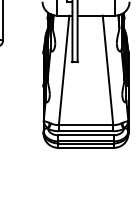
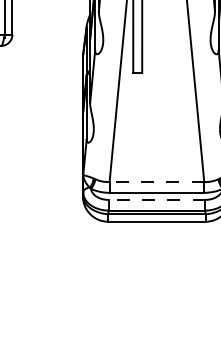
line: (85, 125) -> (155, 182), solid -> dashed
line: (86, 135) -> (157, 200), solid -> dashed

